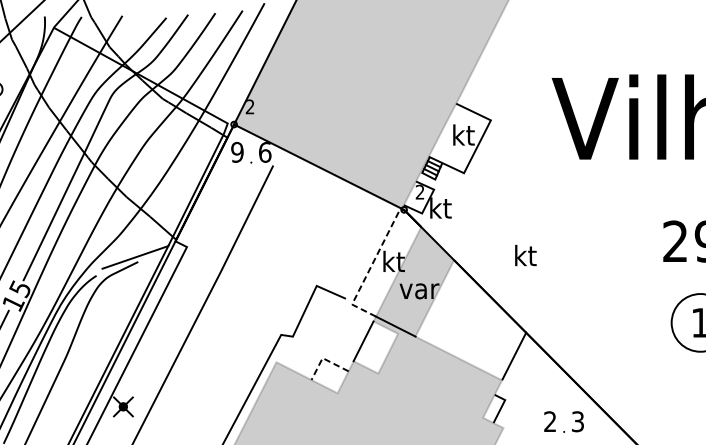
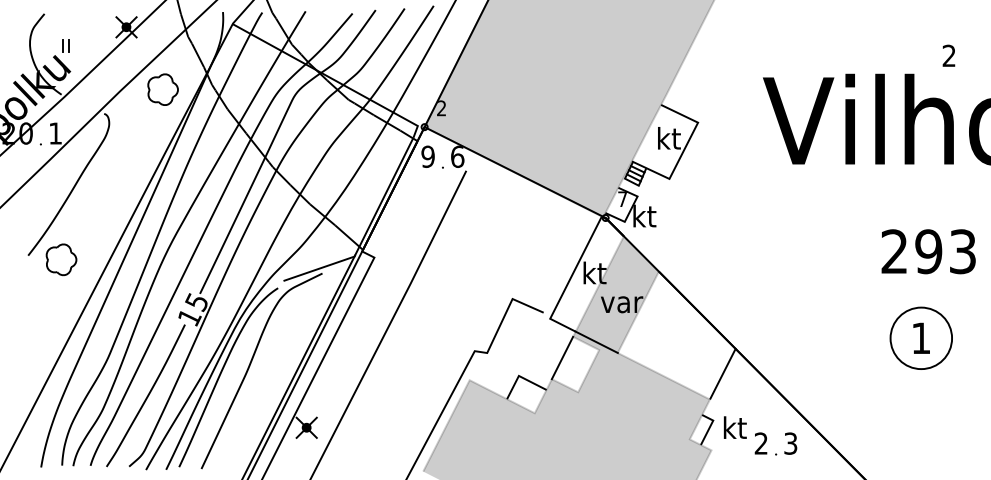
text: (419, 191) -> (622, 198), 2 -> 7
text: (525, 255) -> (734, 427), moved
line: (370, 268) -> (569, 280), dashed -> solid
line: (324, 358) -> (520, 376), dashed -> solid

